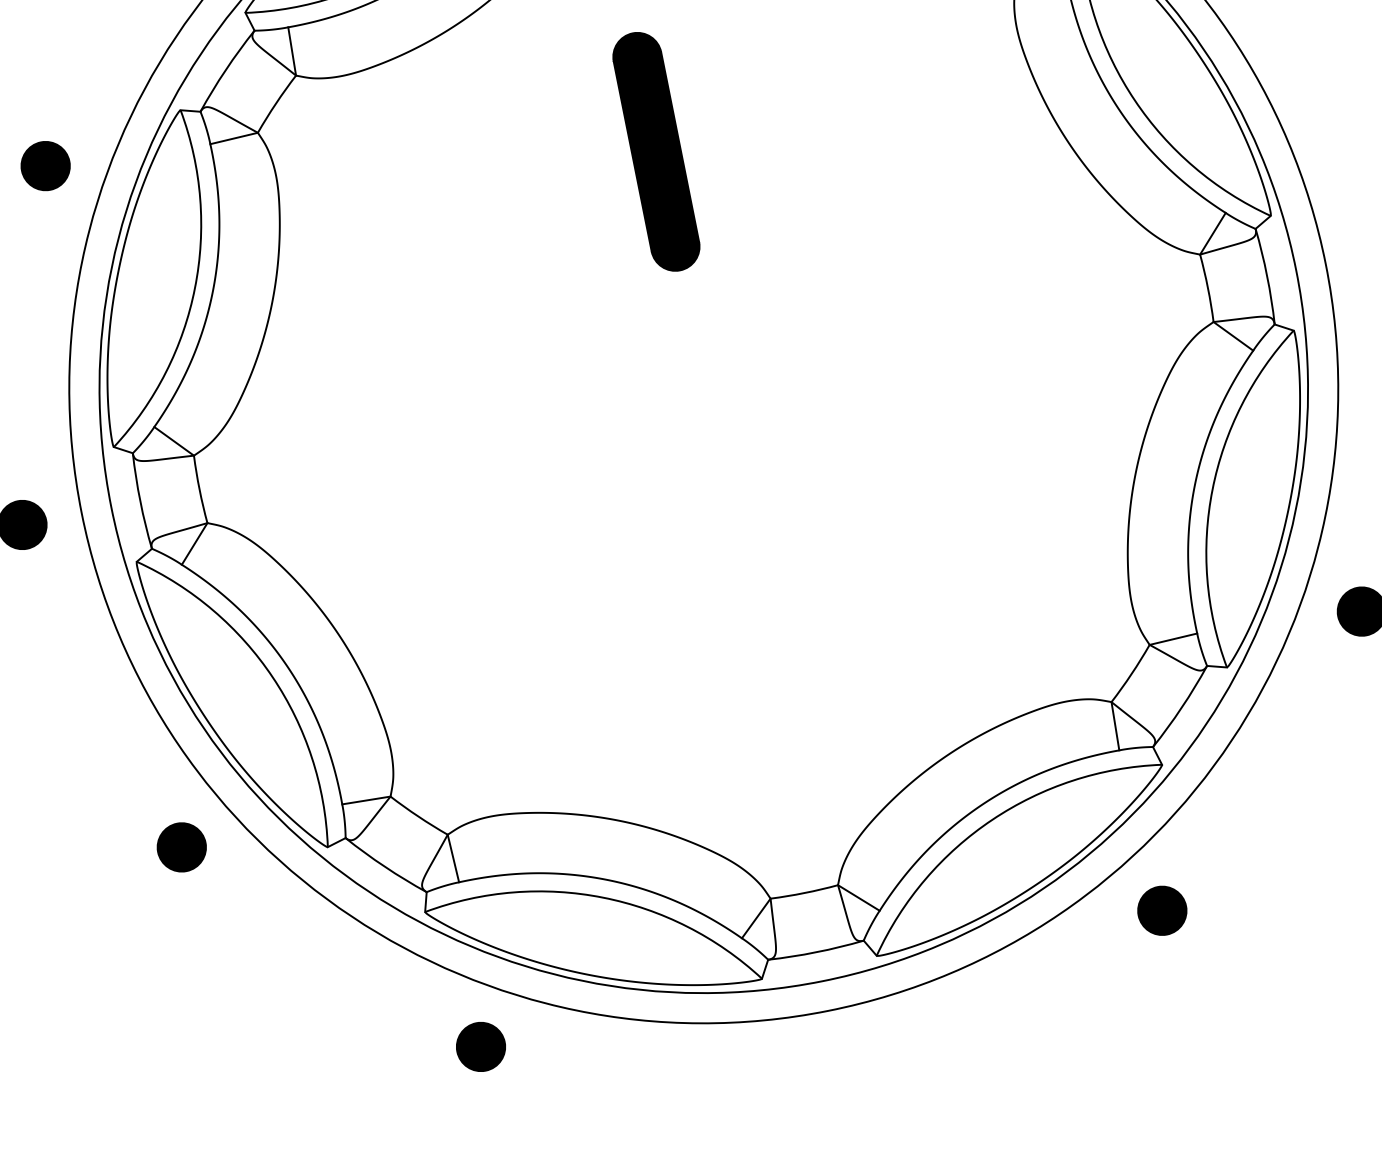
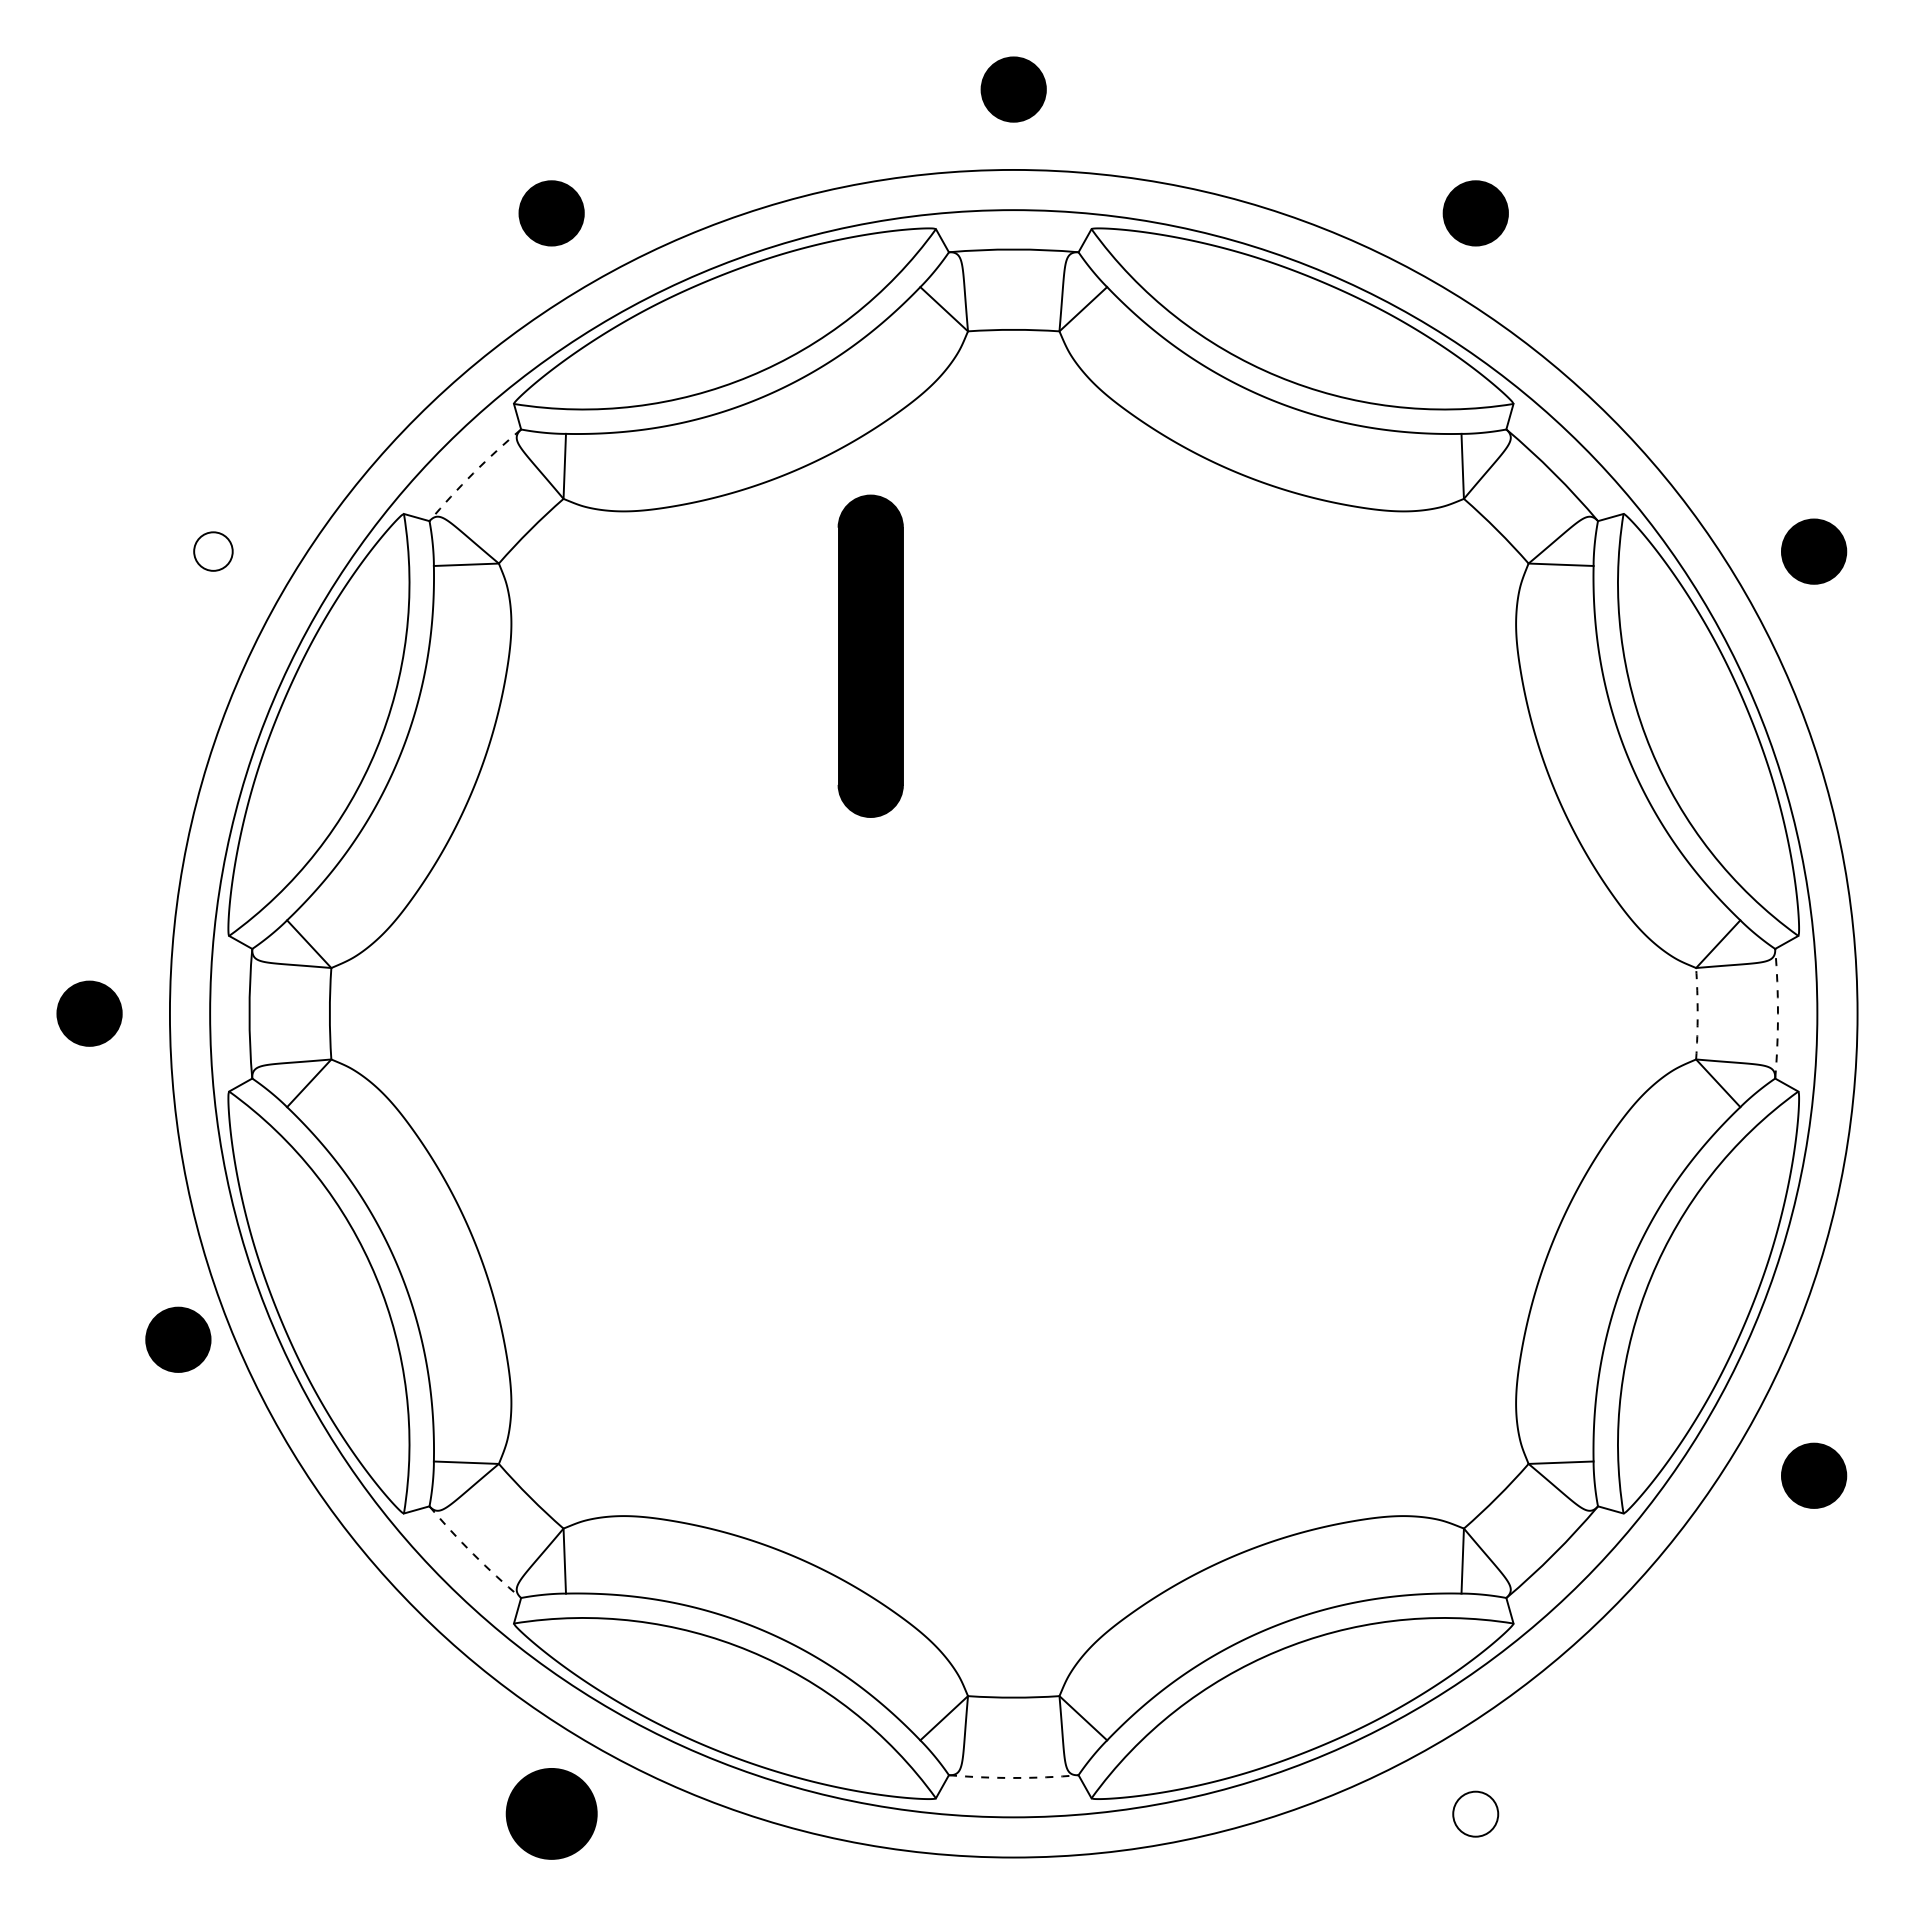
arc: (225, 70) -> (473, 473), solid -> dashed
part: (656, 151) -> (870, 655), moved
part: (45, 165) -> (213, 551), size x0.6
arc: (1266, 276) -> (1777, 1013), solid -> dashed
arc: (1207, 287) -> (1697, 1013), solid -> dashed
part: (181, 847) -> (178, 1339), moved
arc: (385, 867) -> (473, 1554), solid -> dashed
part: (1162, 911) -> (1475, 1814), size x0.7
arc: (816, 951) -> (1013, 1777), solid -> dashed
part: (480, 1047) -> (551, 1814), size x1.4

